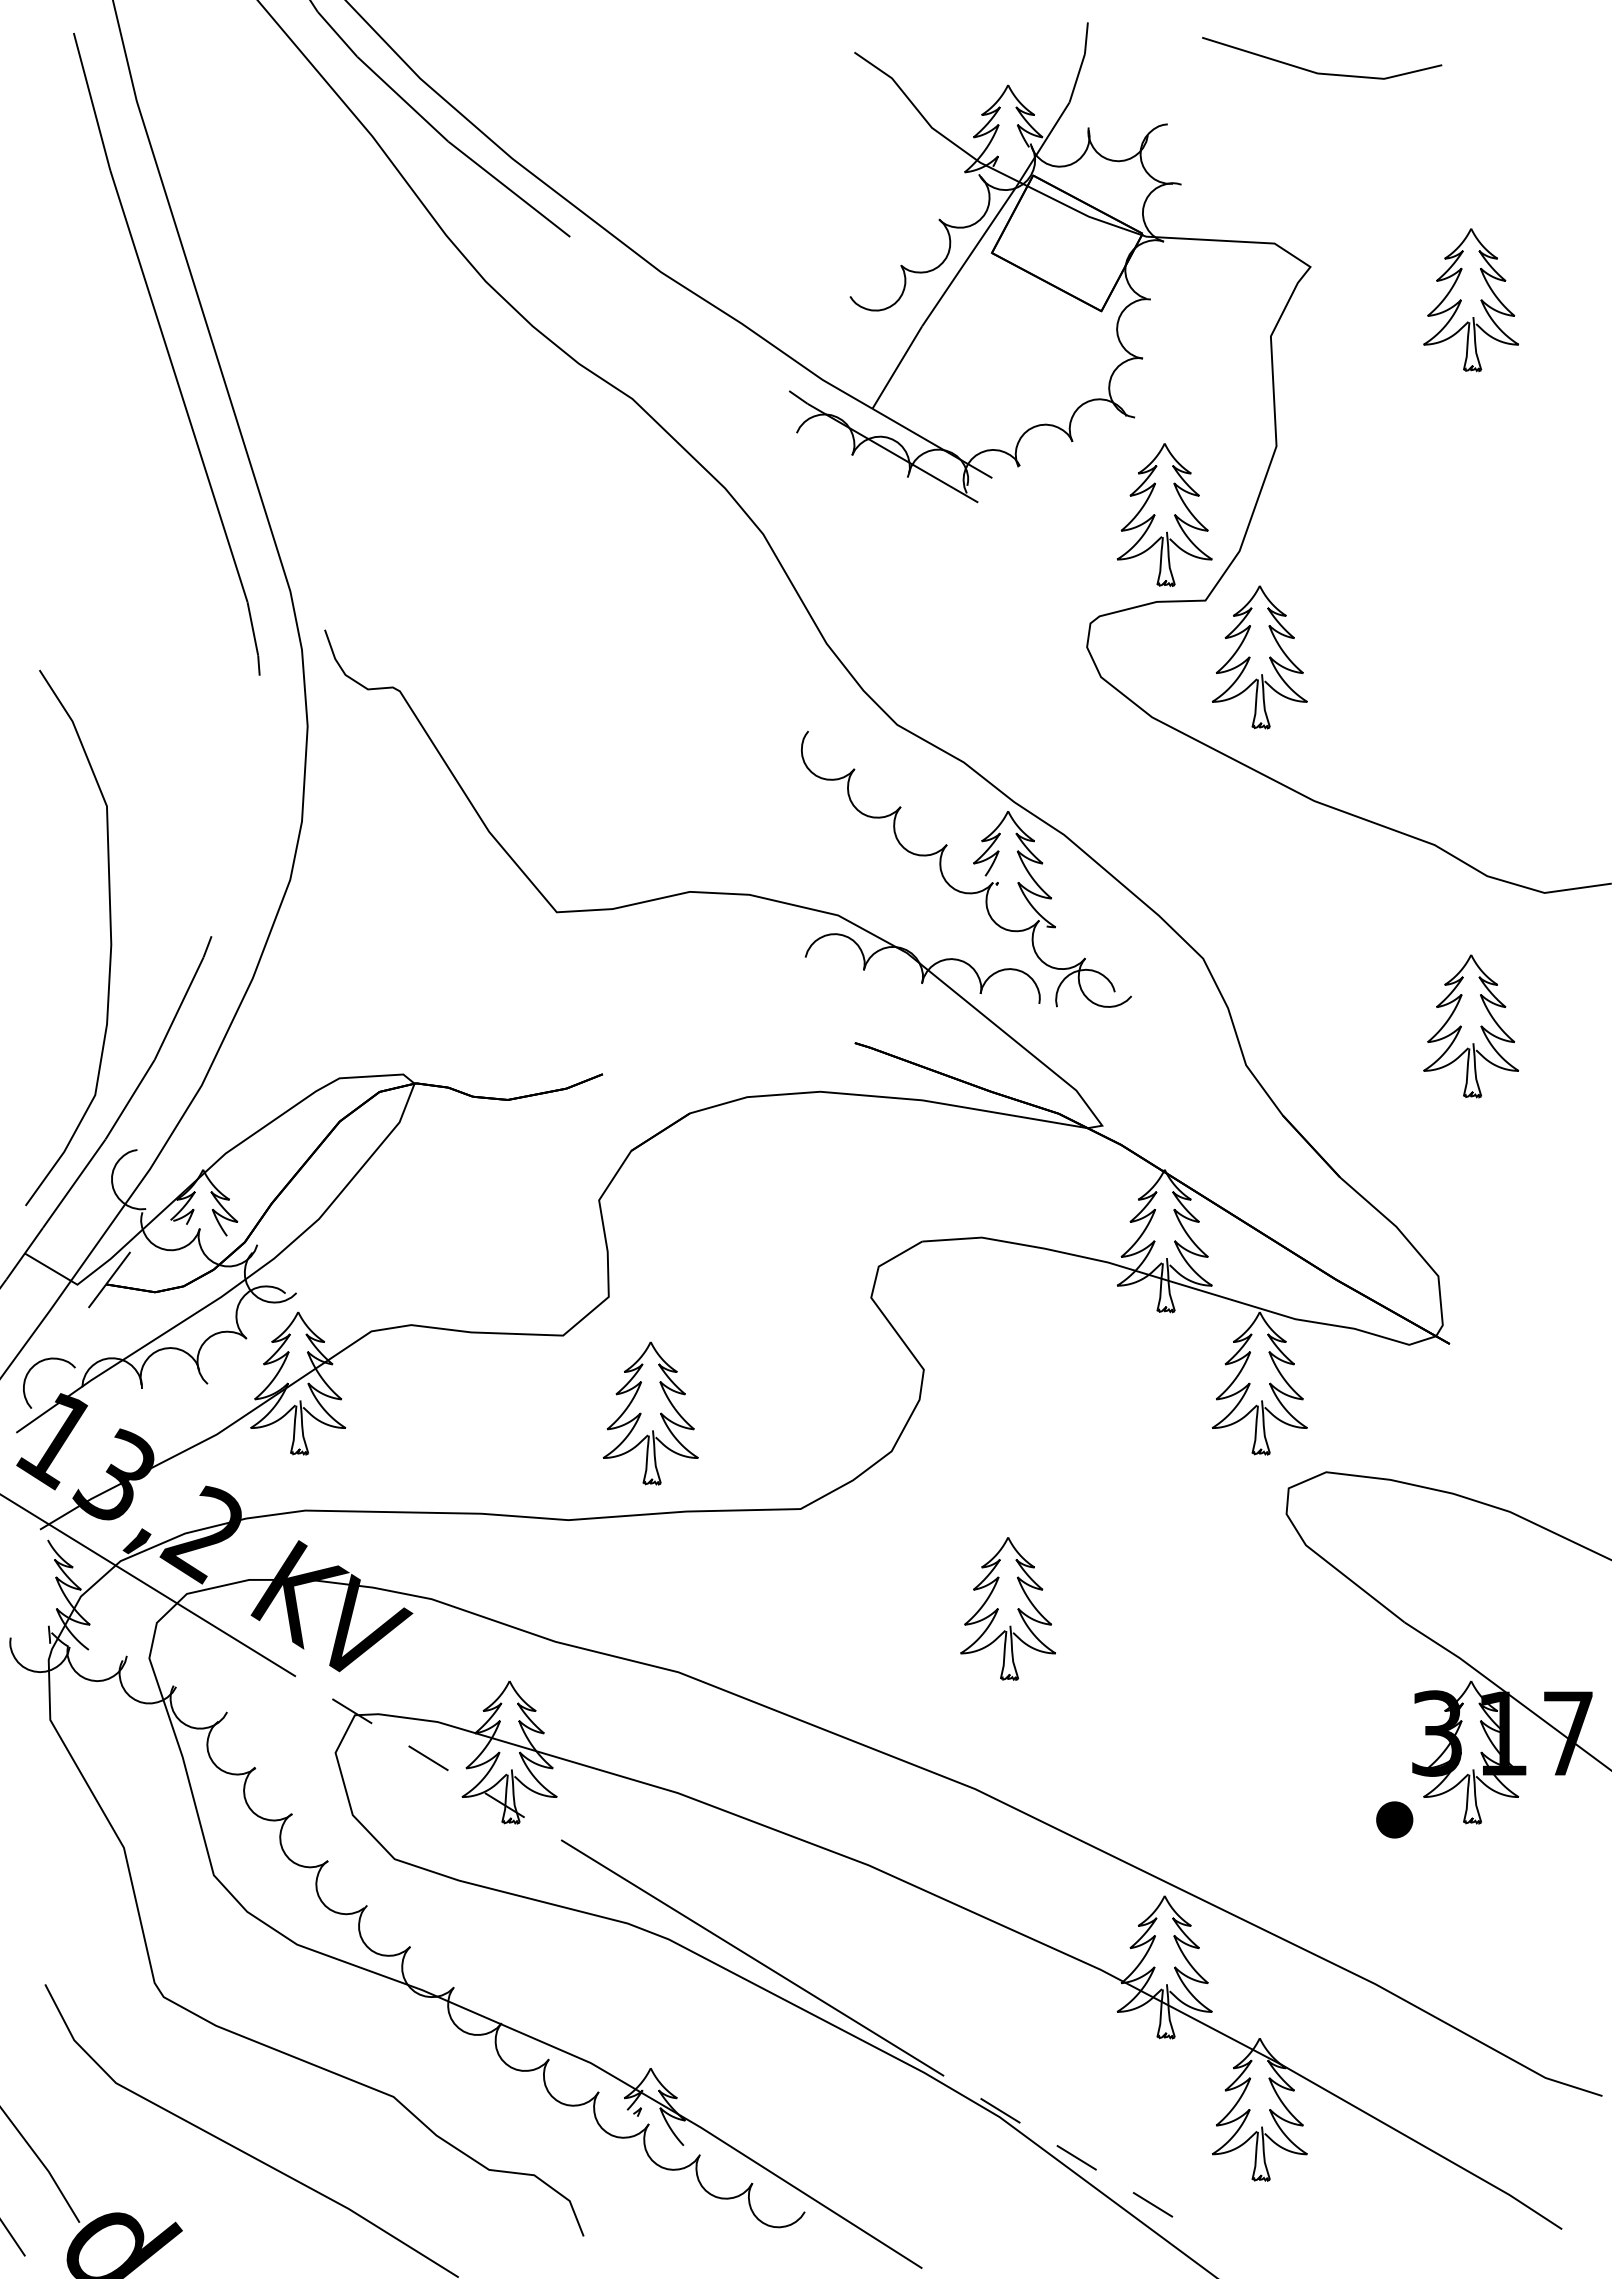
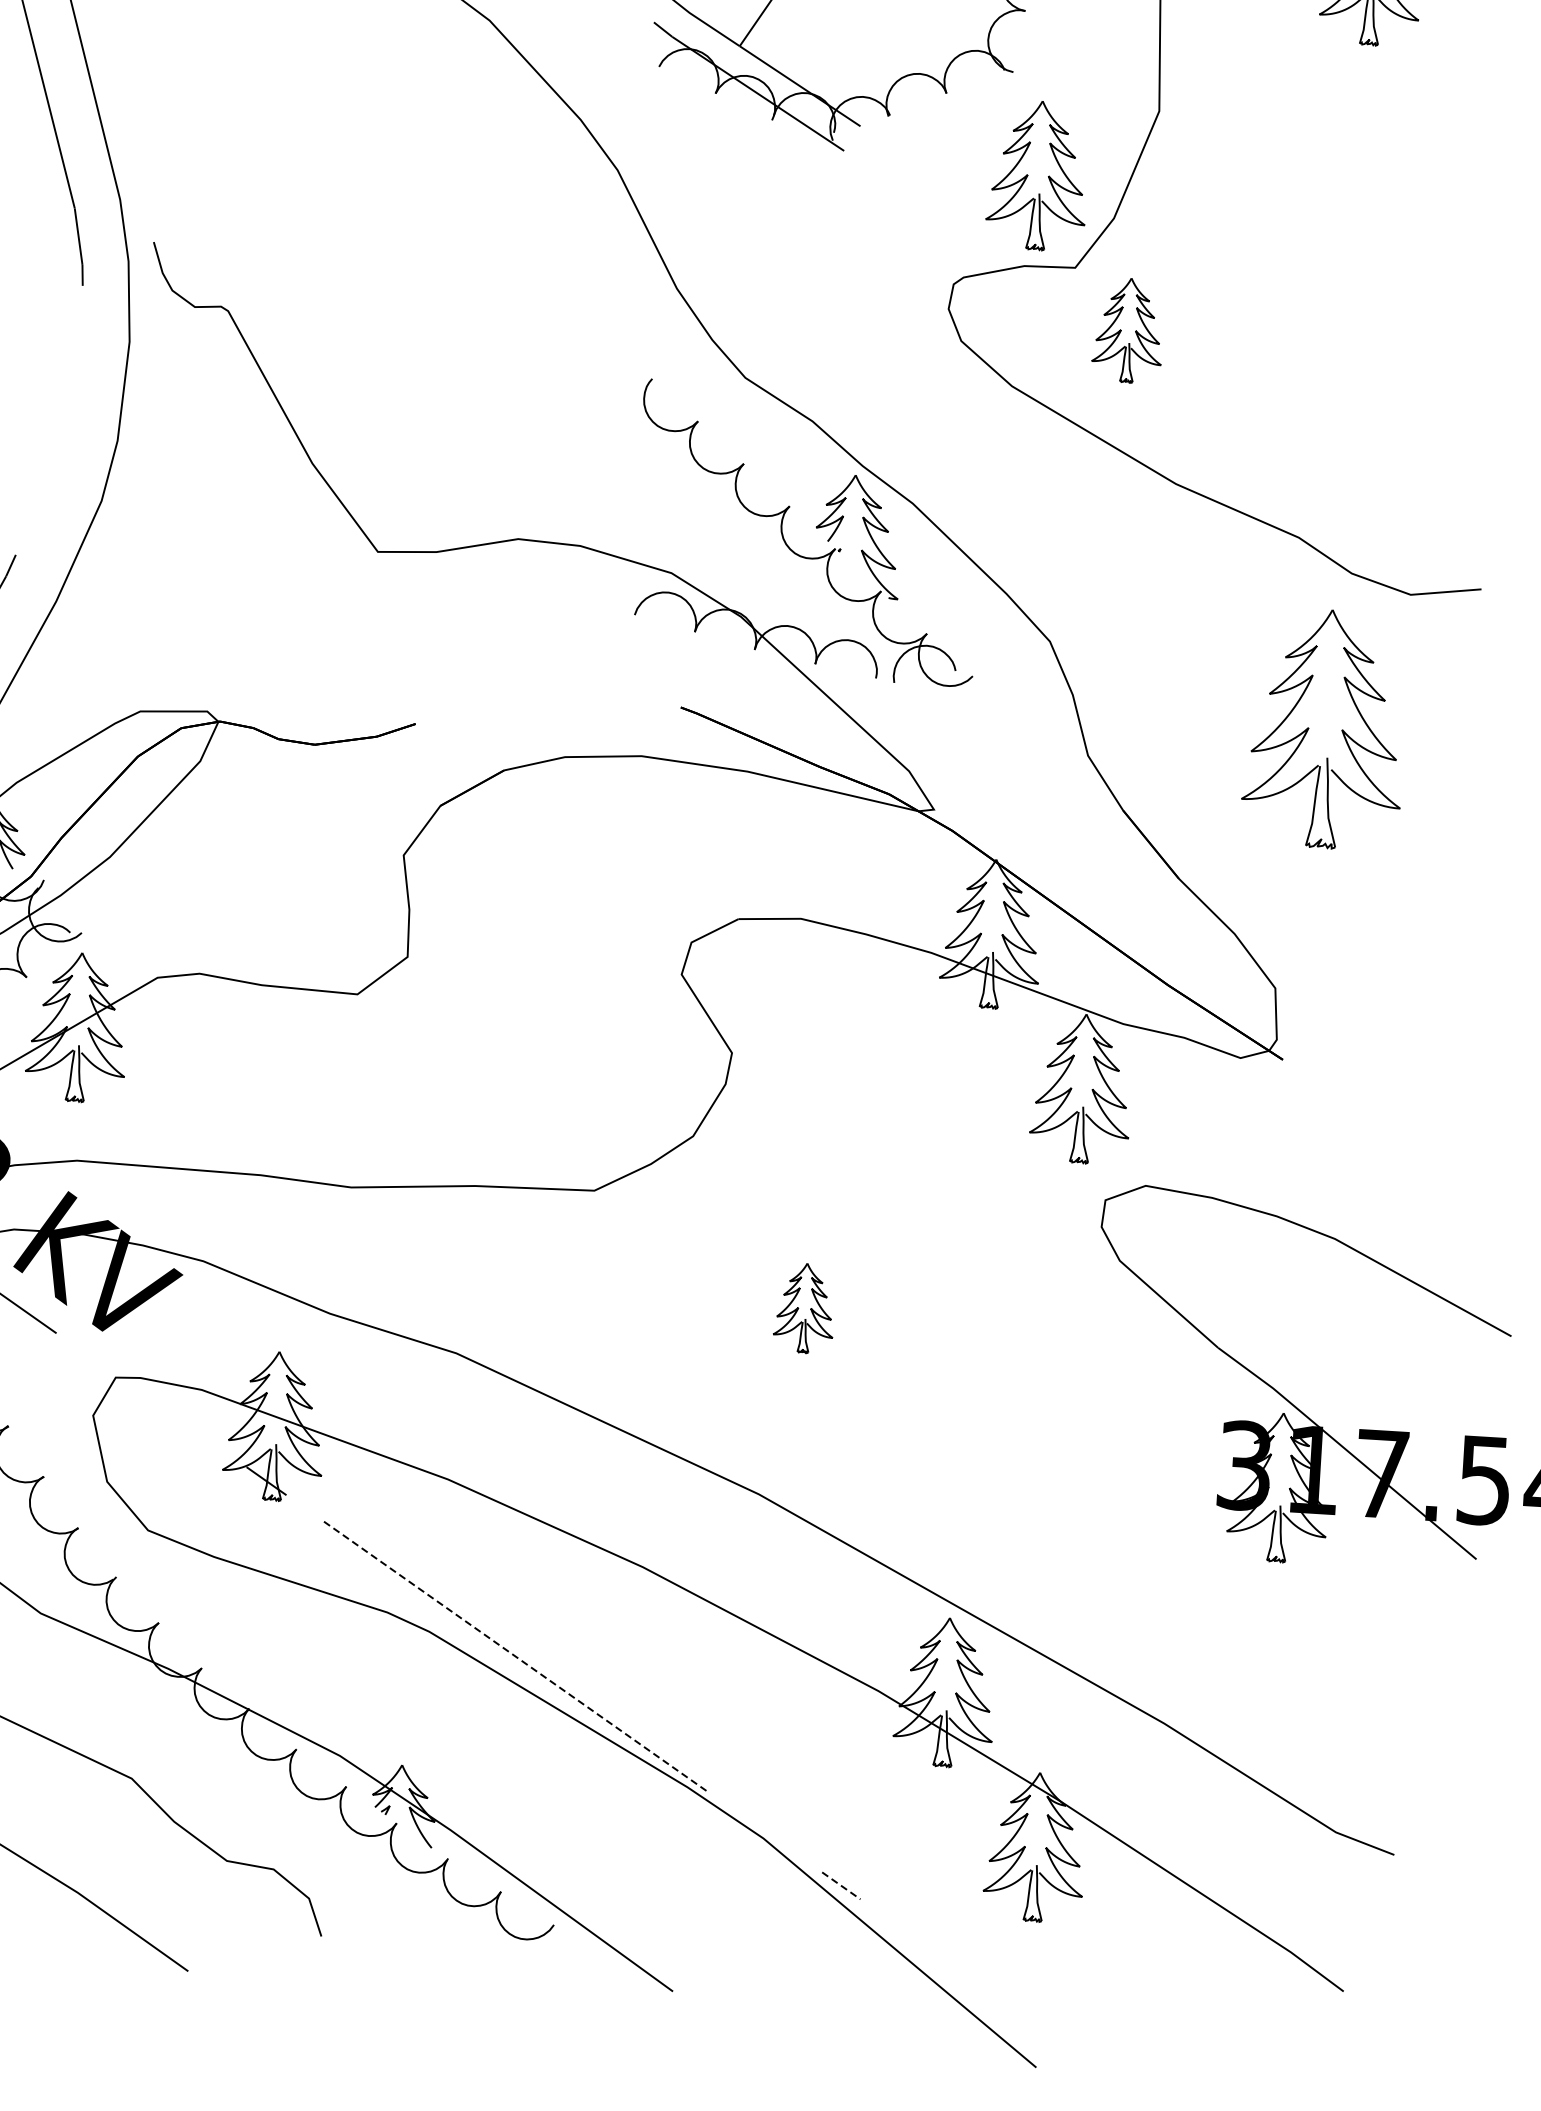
part: (1259, 657) -> (1128, 330), size x0.7
part: (1471, 1026) -> (1325, 729), size x1.6
part: (650, 1413) -> (443, 1081), removed
part: (1007, 1608) -> (804, 1307), size x0.6
line: (352, 1711) -> (113, 1373), removed
line: (428, 1758) -> (189, 1427), removed
part: (1394, 1819) -> (1194, 1552), removed
line: (752, 1958) -> (515, 1657), solid -> dashed
line: (1000, 2110) -> (764, 1831), removed
line: (1077, 2158) -> (842, 1886), solid -> dashed
line: (1152, 2204) -> (917, 1939), removed

